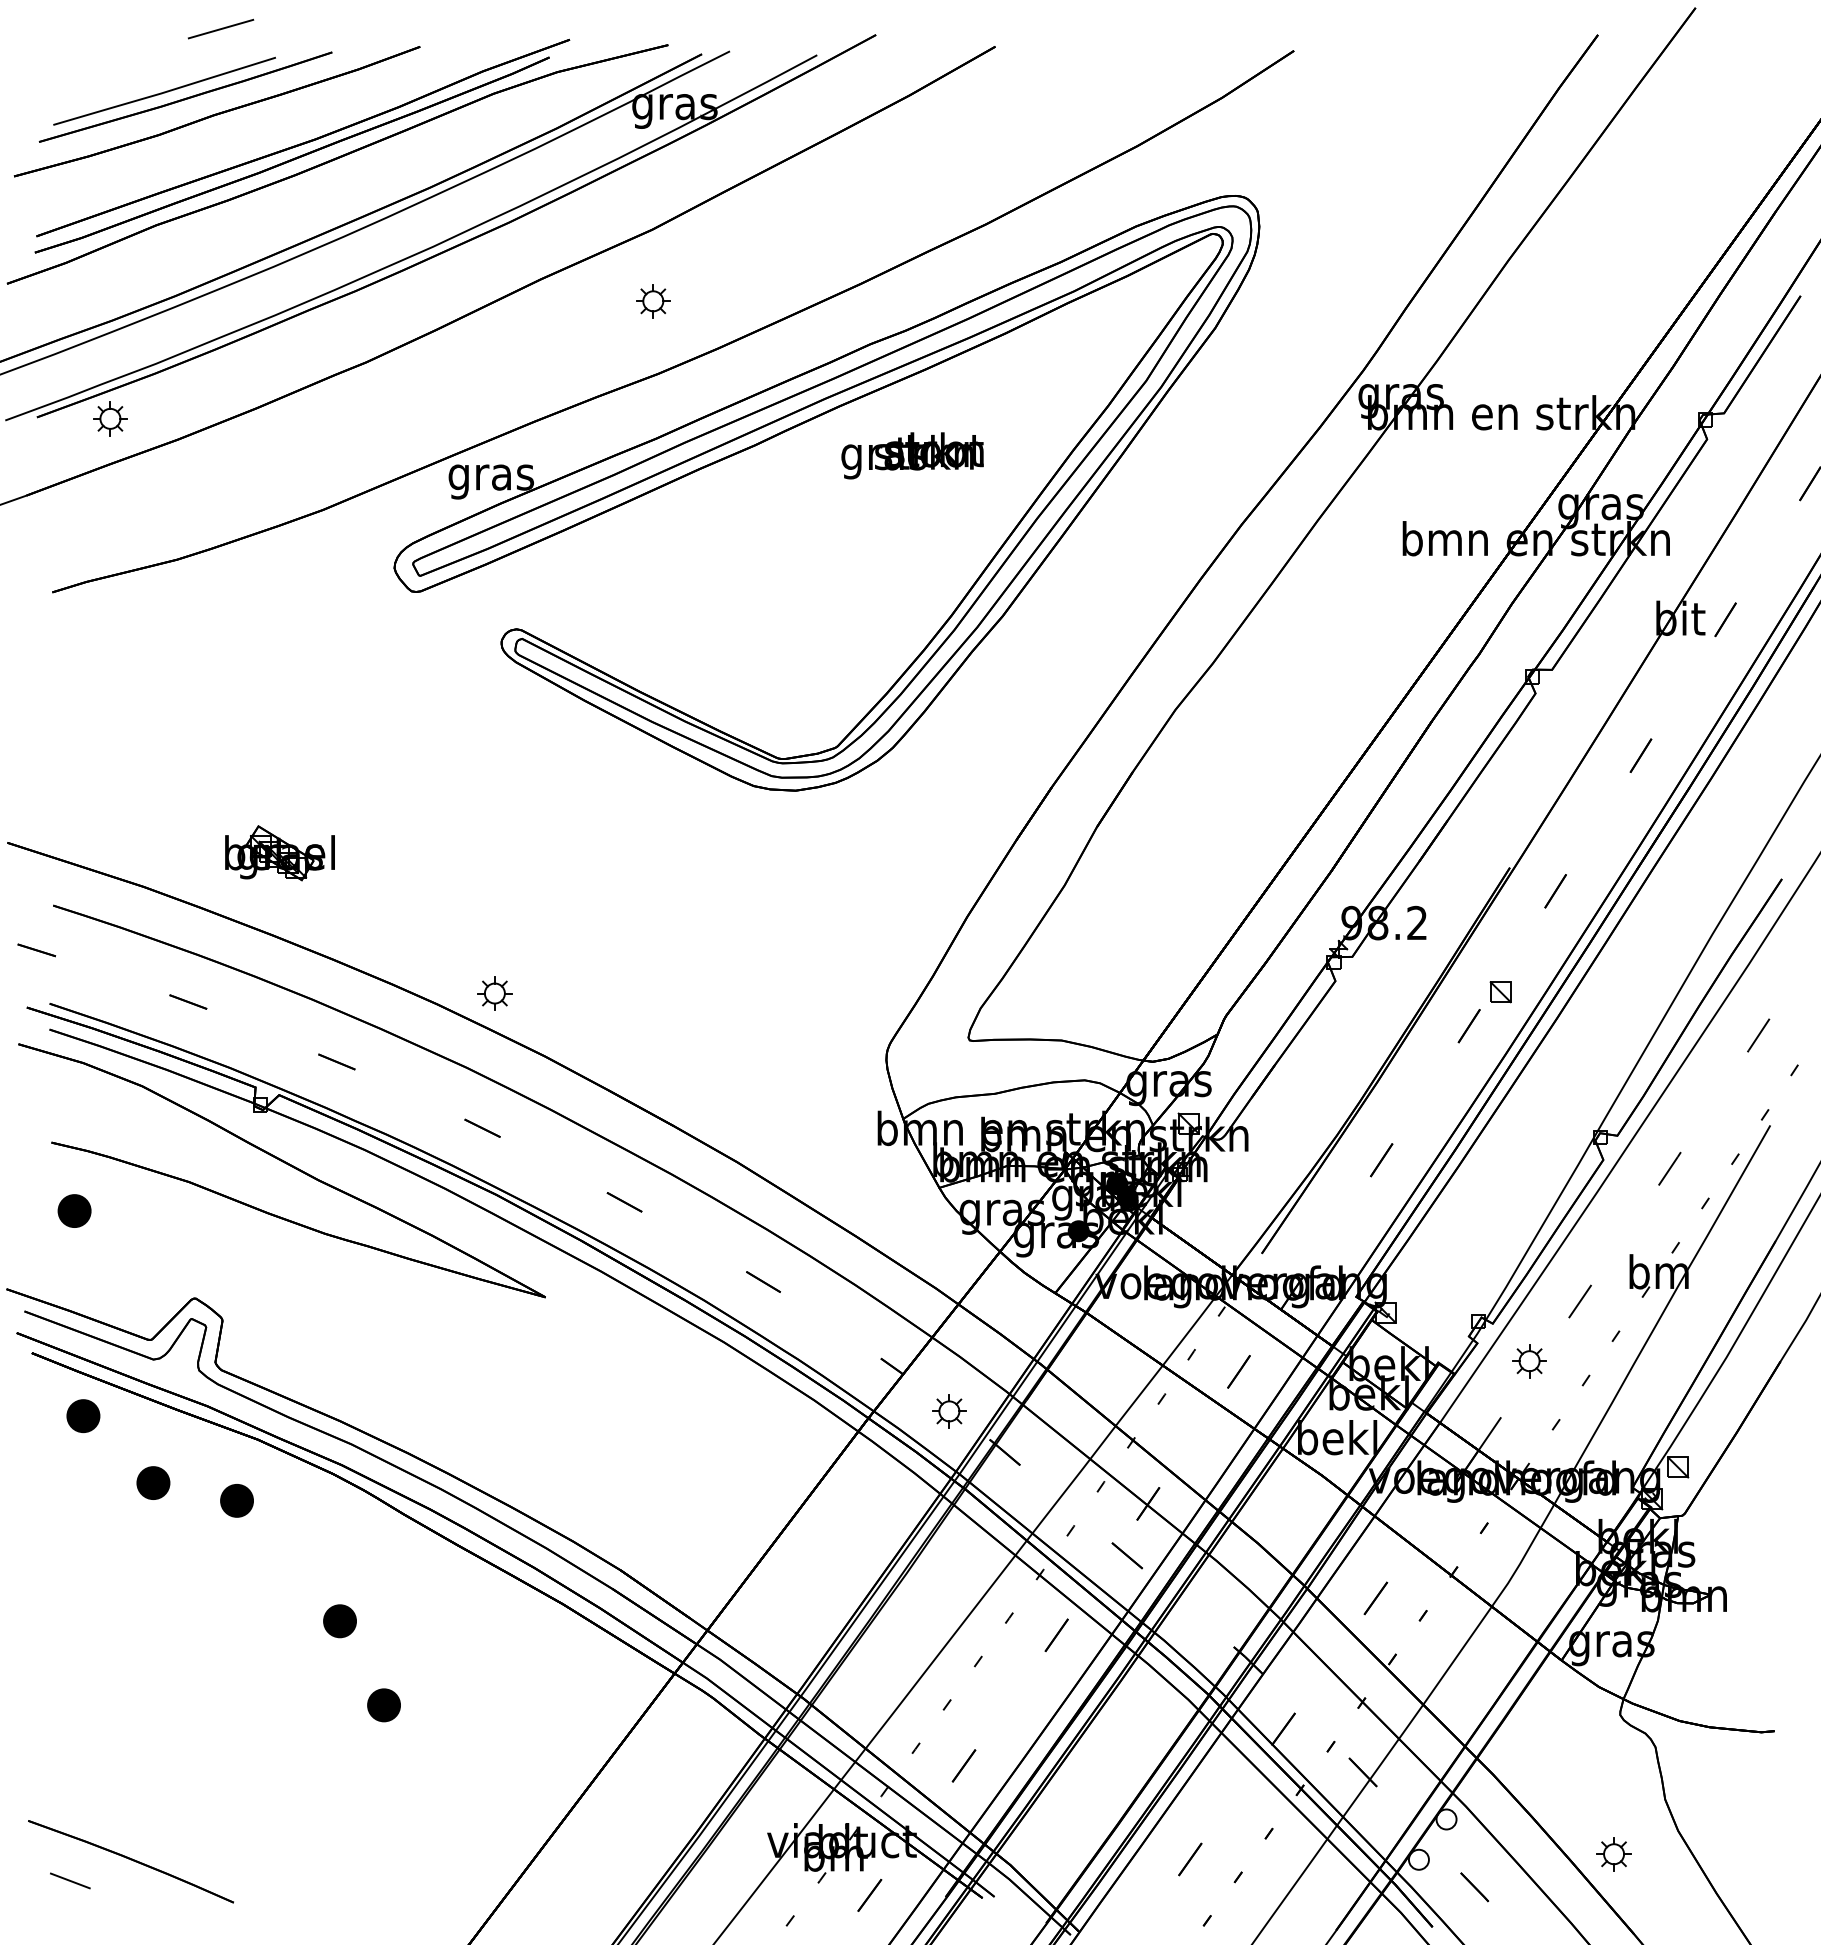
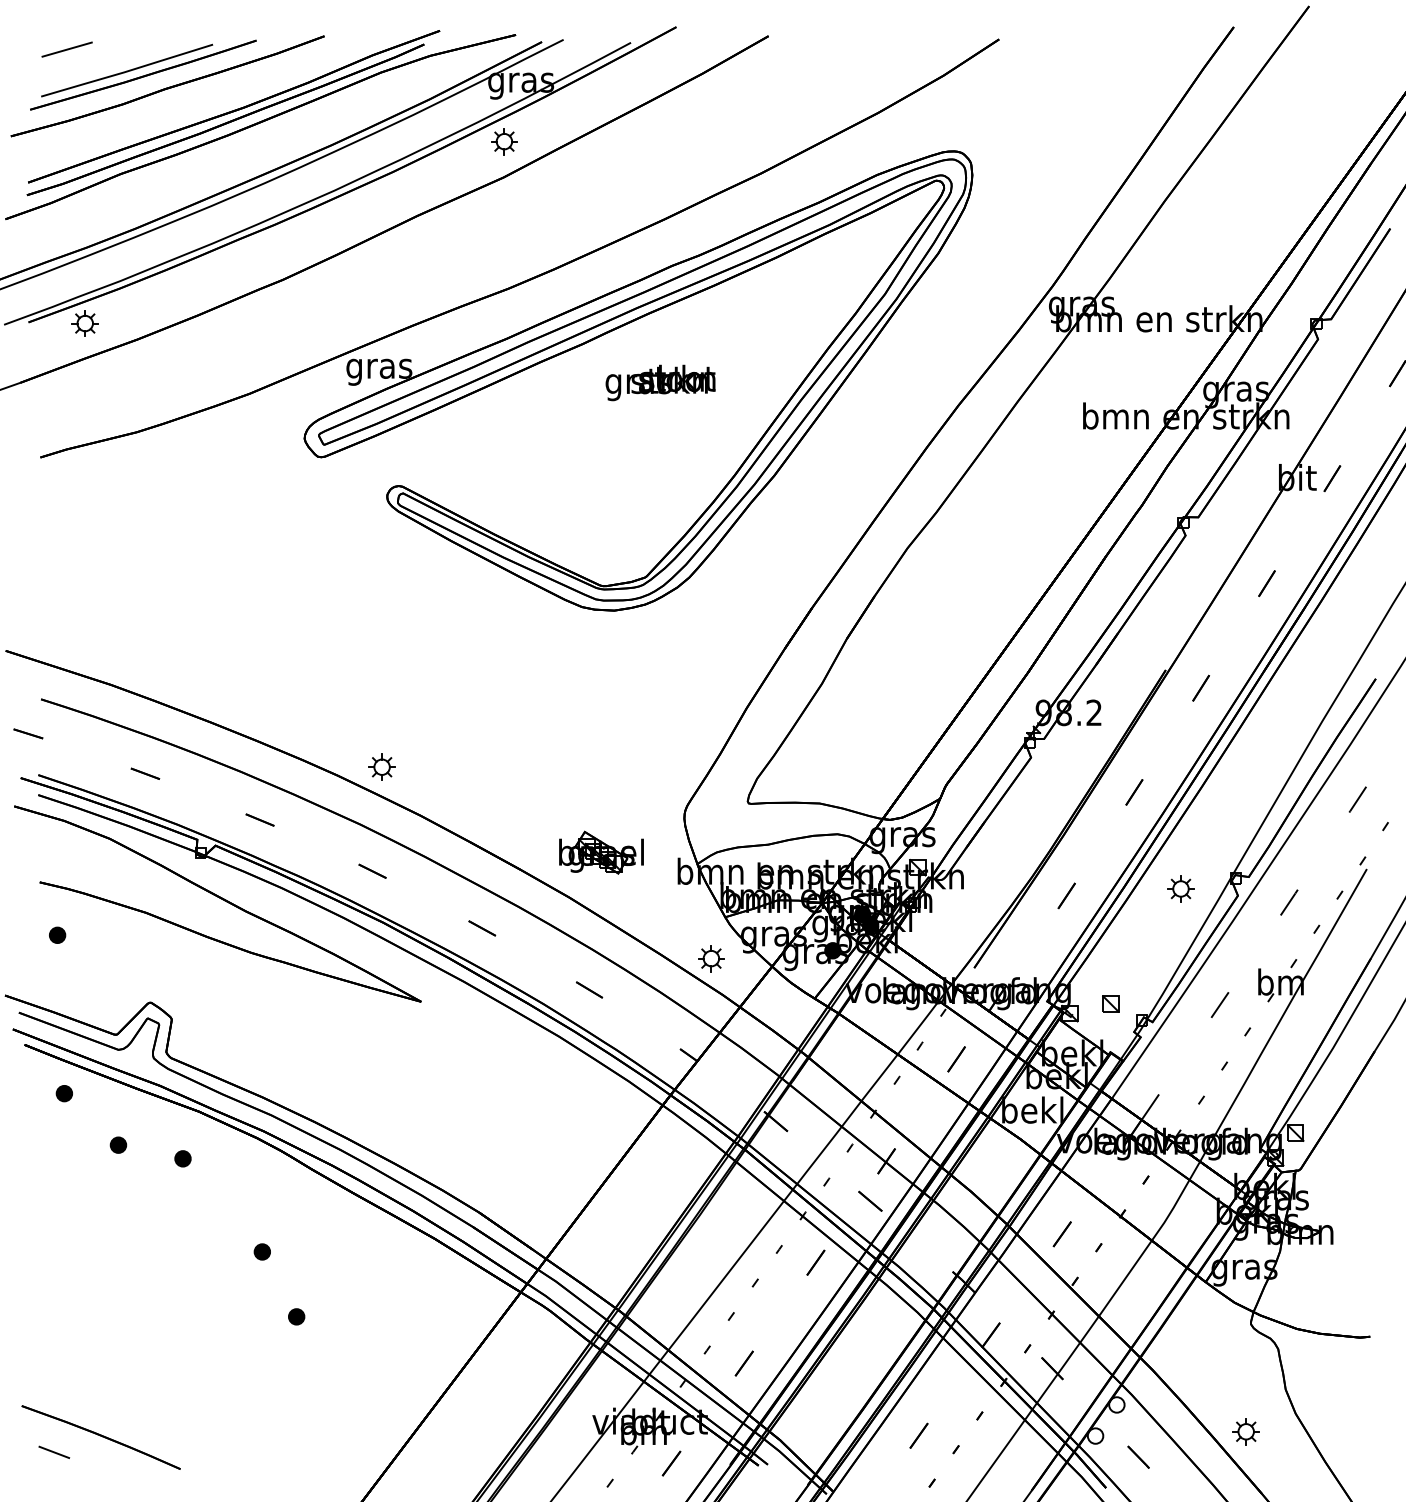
line: (221, 28) -> (67, 49), moved
part: (653, 301) -> (504, 141), moved
text: (912, 455) -> (660, 382), moved
part: (279, 853) -> (601, 852), moved
part: (1500, 992) -> (1110, 1004), moved
part: (74, 1211) -> (57, 935), size x0.62
part: (1529, 1361) -> (1180, 889), moved
part: (949, 1411) -> (711, 958), moved
part: (83, 1416) -> (64, 1093), size x0.62
part: (153, 1482) -> (118, 1144), size x0.62
part: (236, 1500) -> (182, 1158), size x0.62
part: (339, 1621) -> (262, 1252), size x0.62
part: (384, 1705) -> (296, 1316), size x0.62

